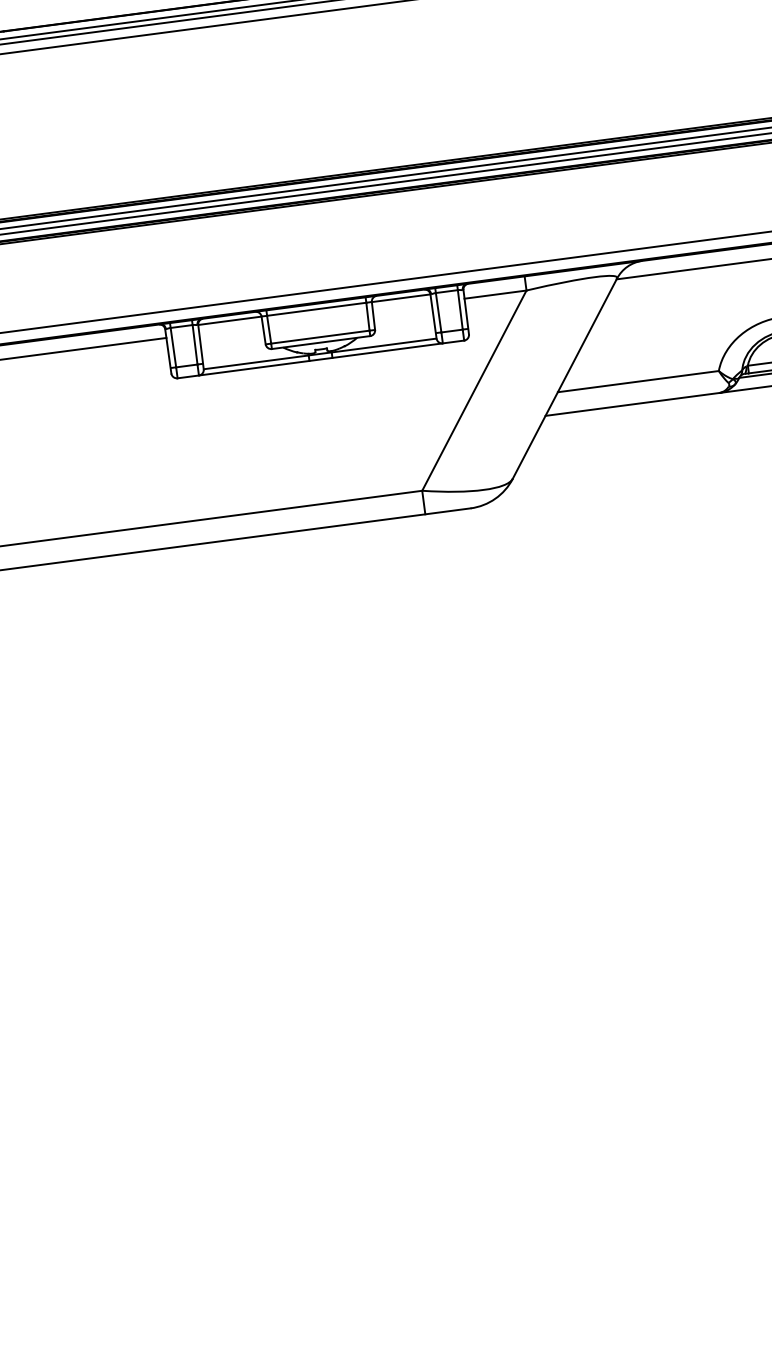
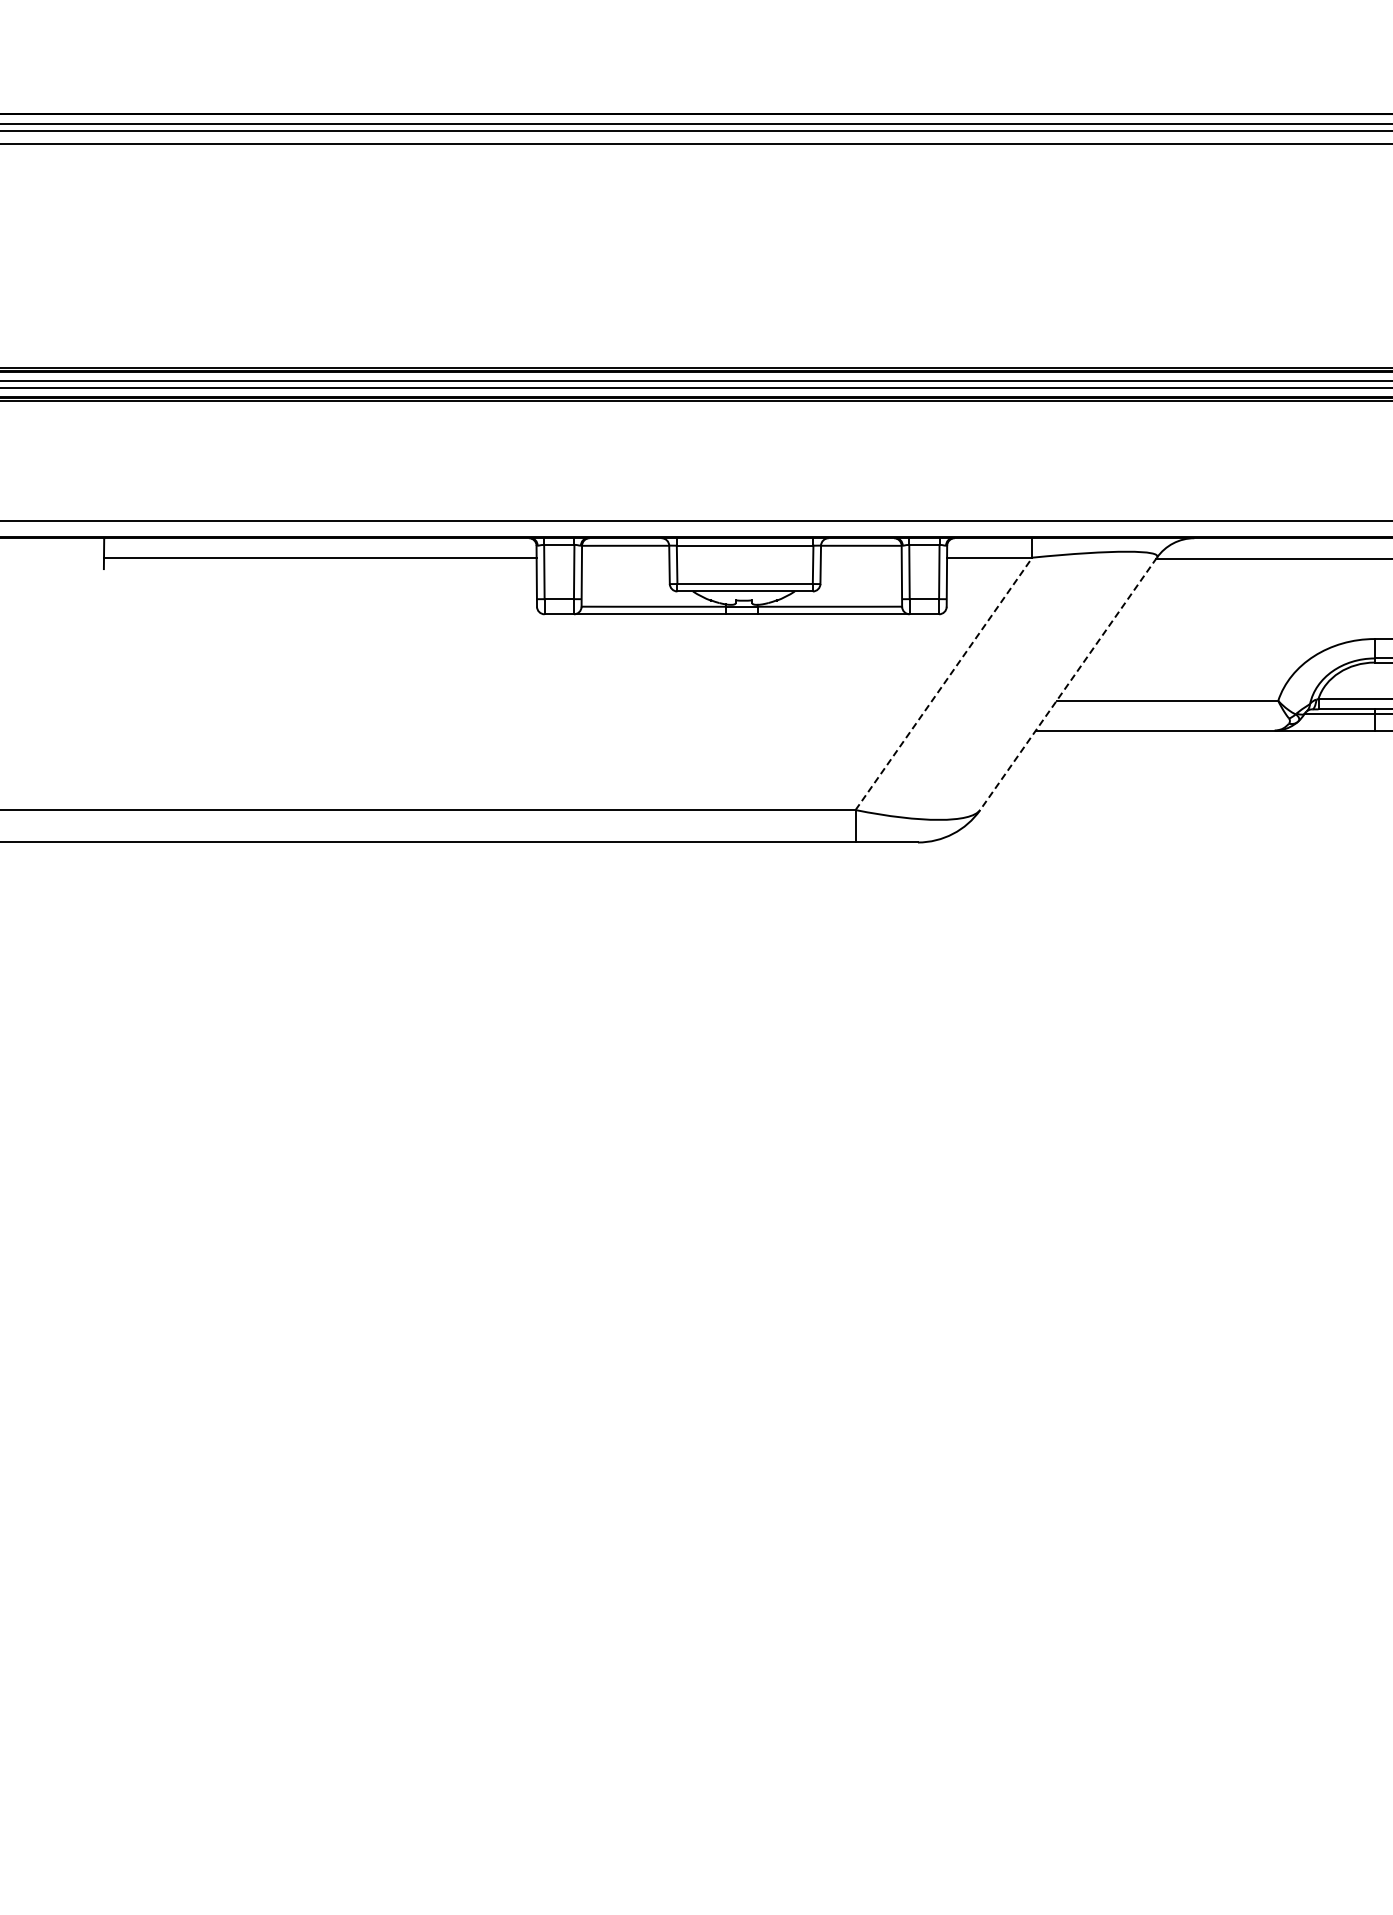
line: (564, 379) -> (1068, 684), solid -> dashed
line: (474, 390) -> (944, 683), solid -> dashed

